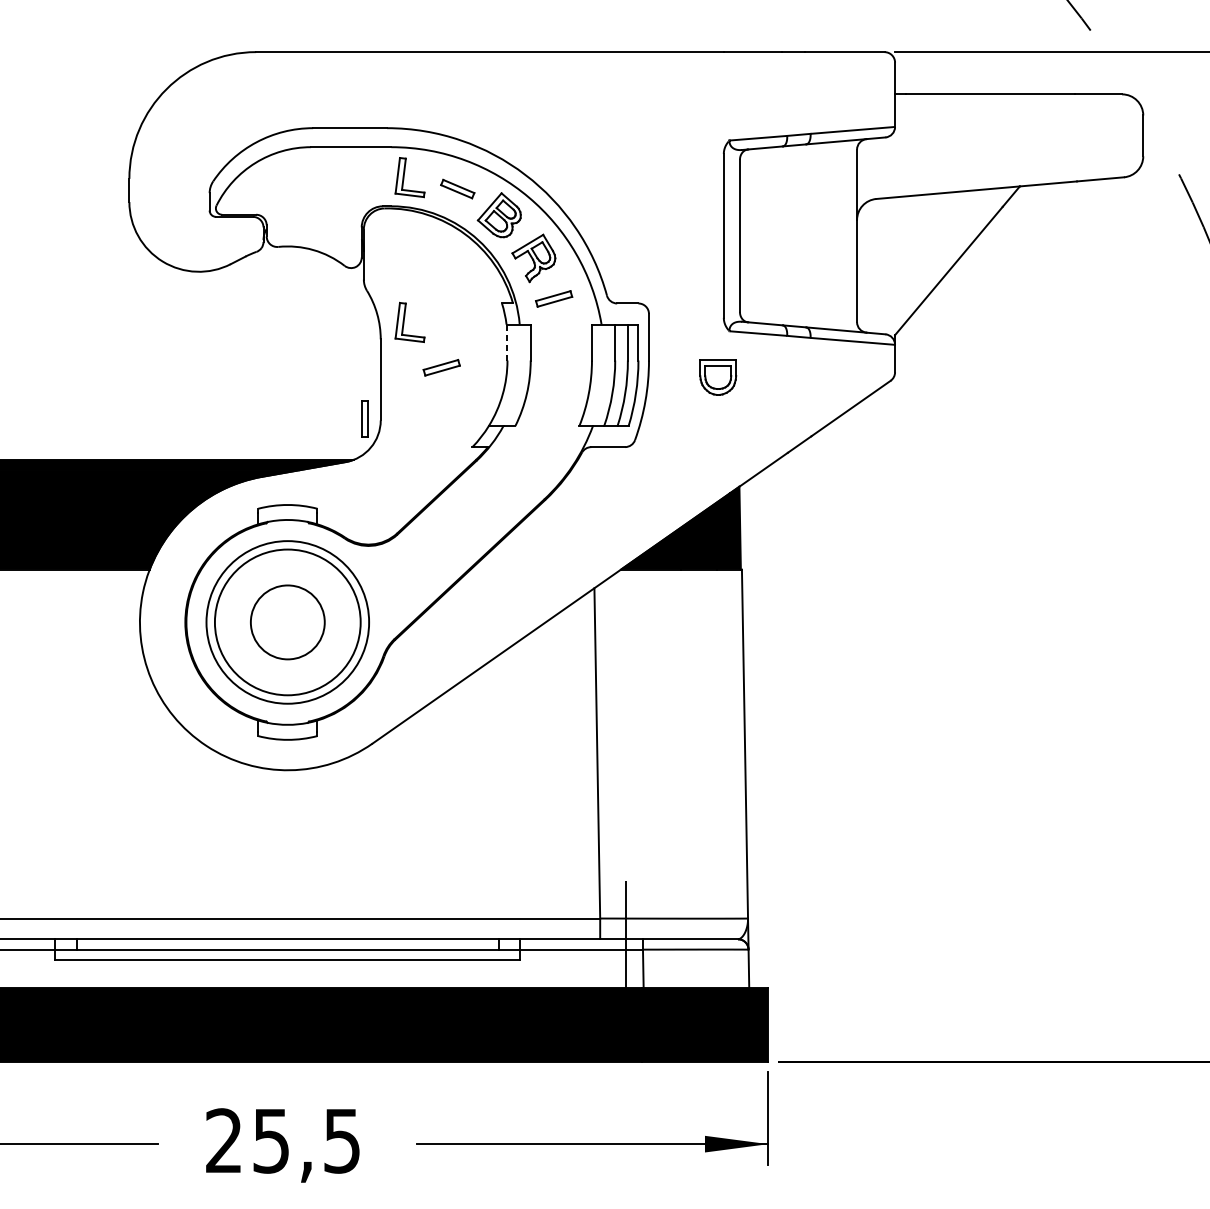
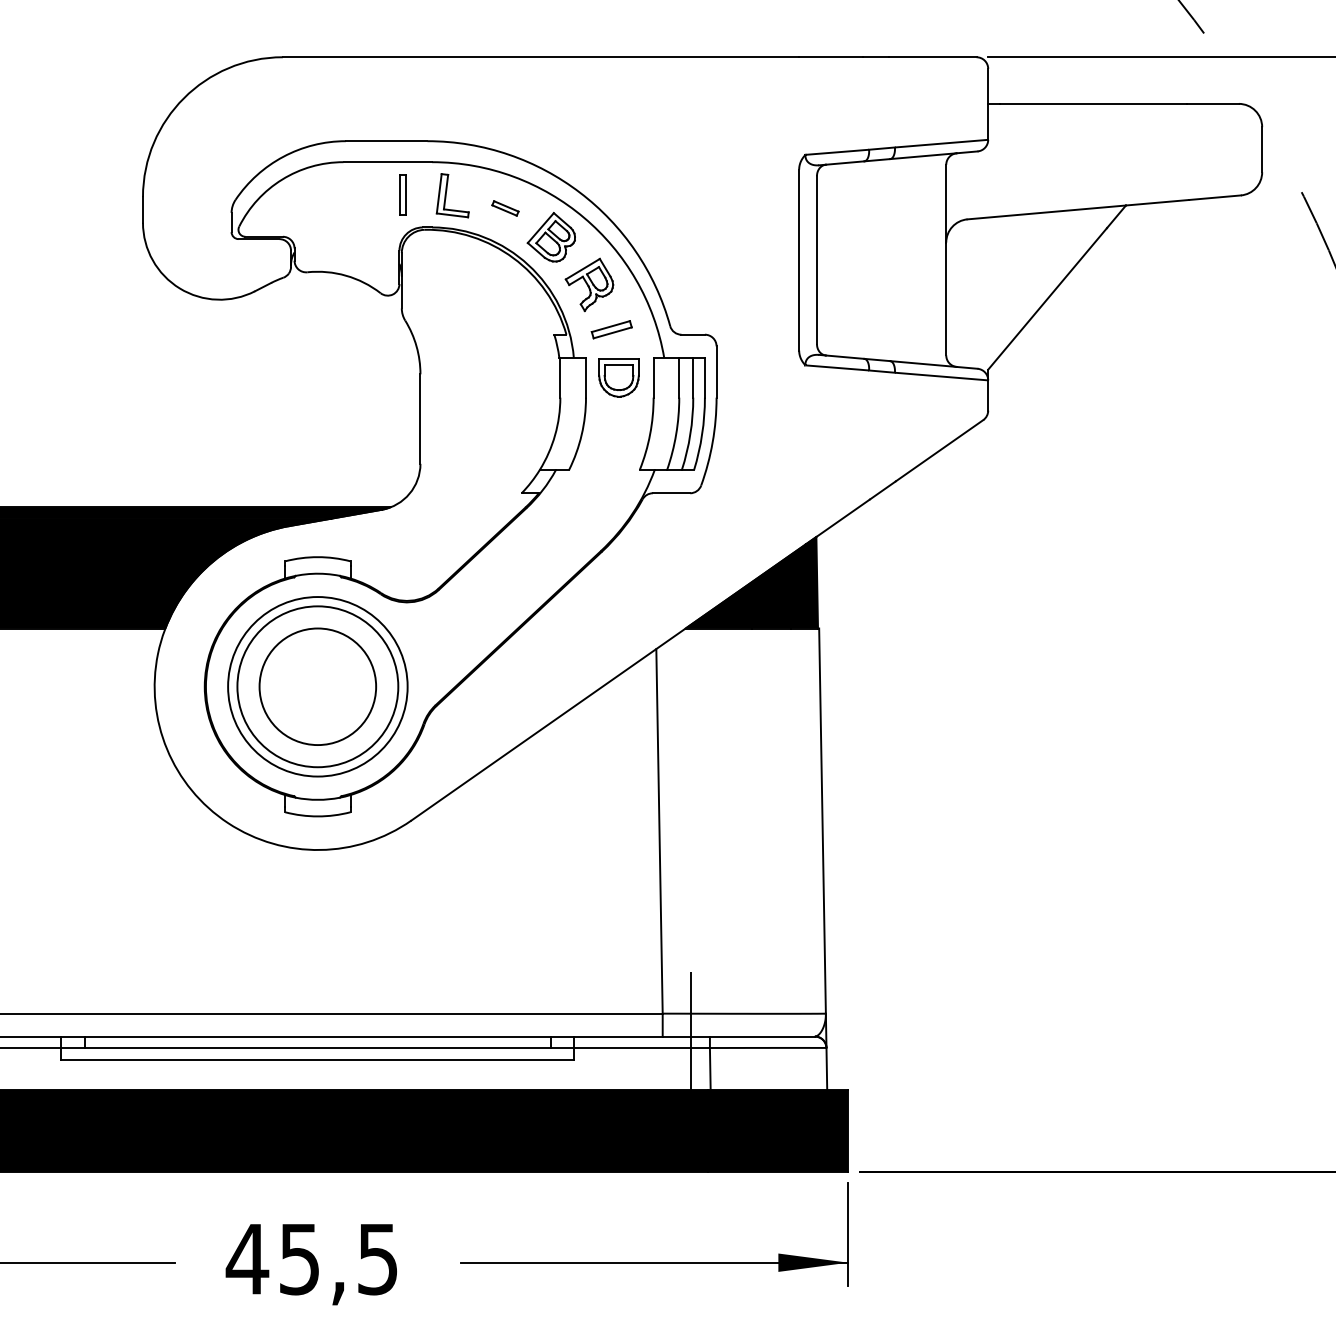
part: (457, 189) -> (505, 208), size x0.71
part: (409, 322) -> (452, 355), removed
line: (507, 342) -> (560, 377), dashed -> solid
part: (441, 367) -> (487, 405), removed
part: (717, 377) -> (618, 377), moved
part: (364, 418) -> (402, 194), moved
circle: (287, 622) -> (317, 686), size x1.43
text: (224, 1140) -> (247, 1258), 25,5 -> 45,5

